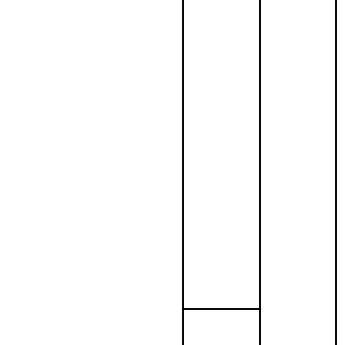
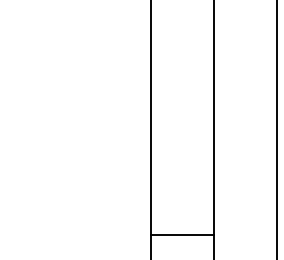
line: (221, 308) -> (182, 234), moved

